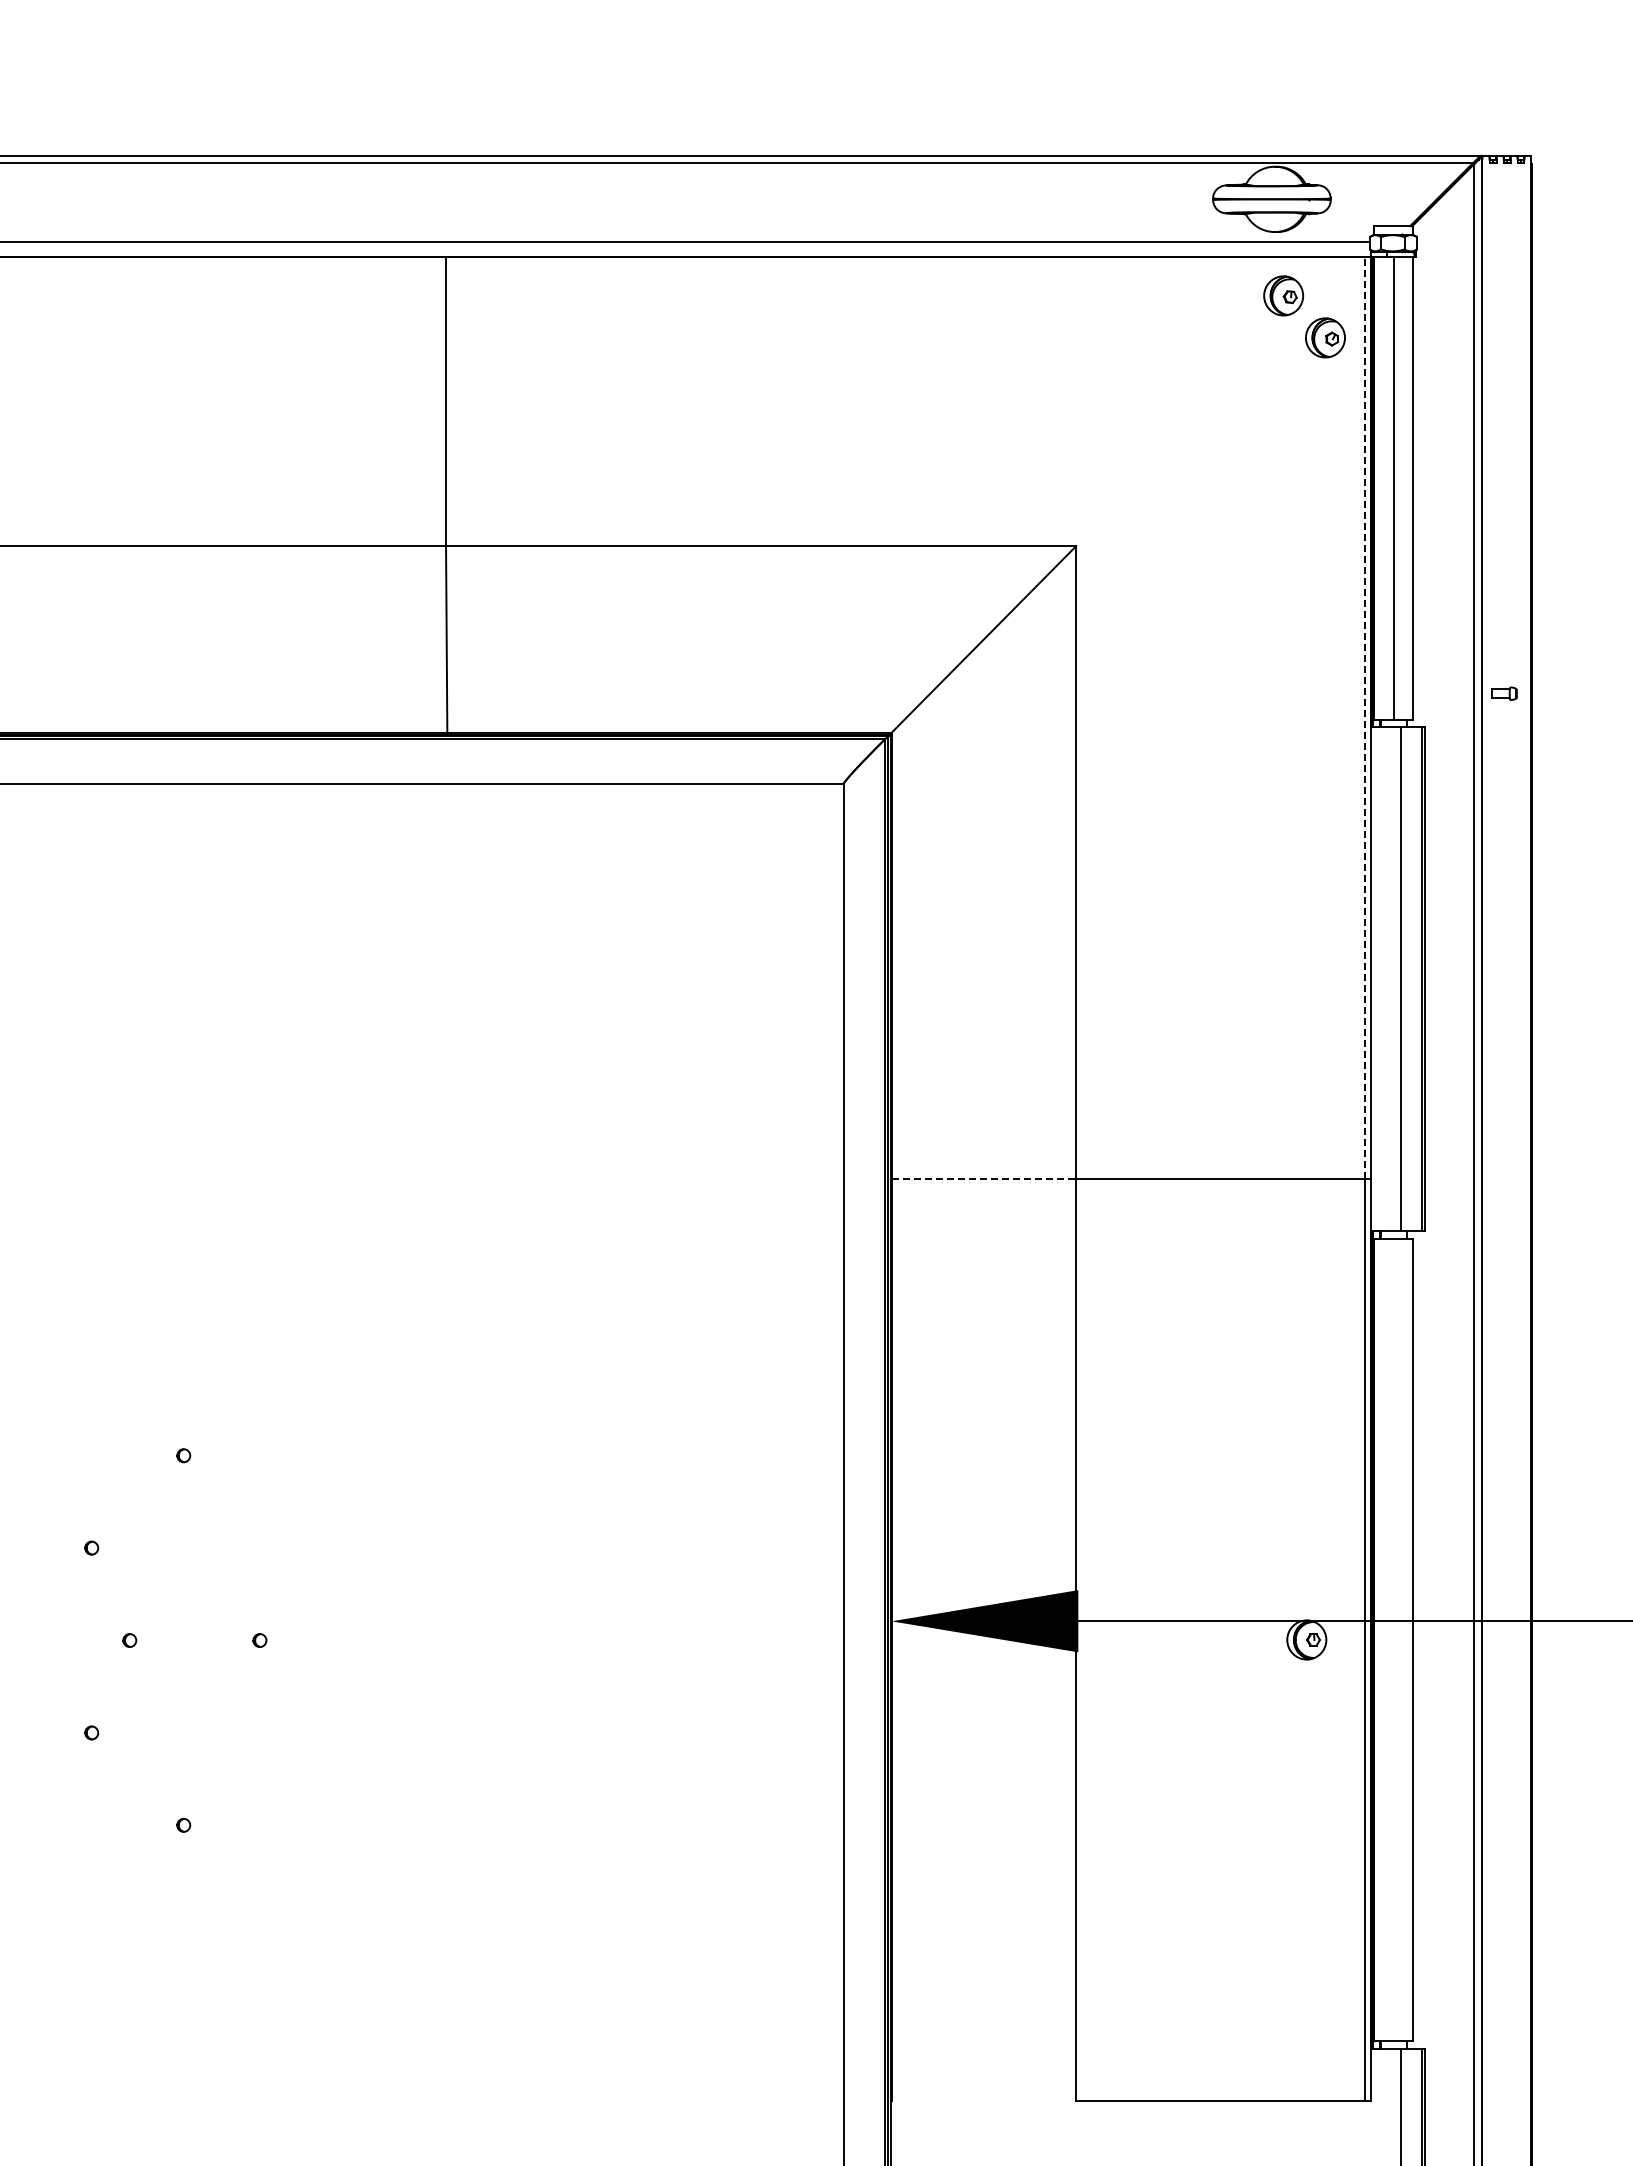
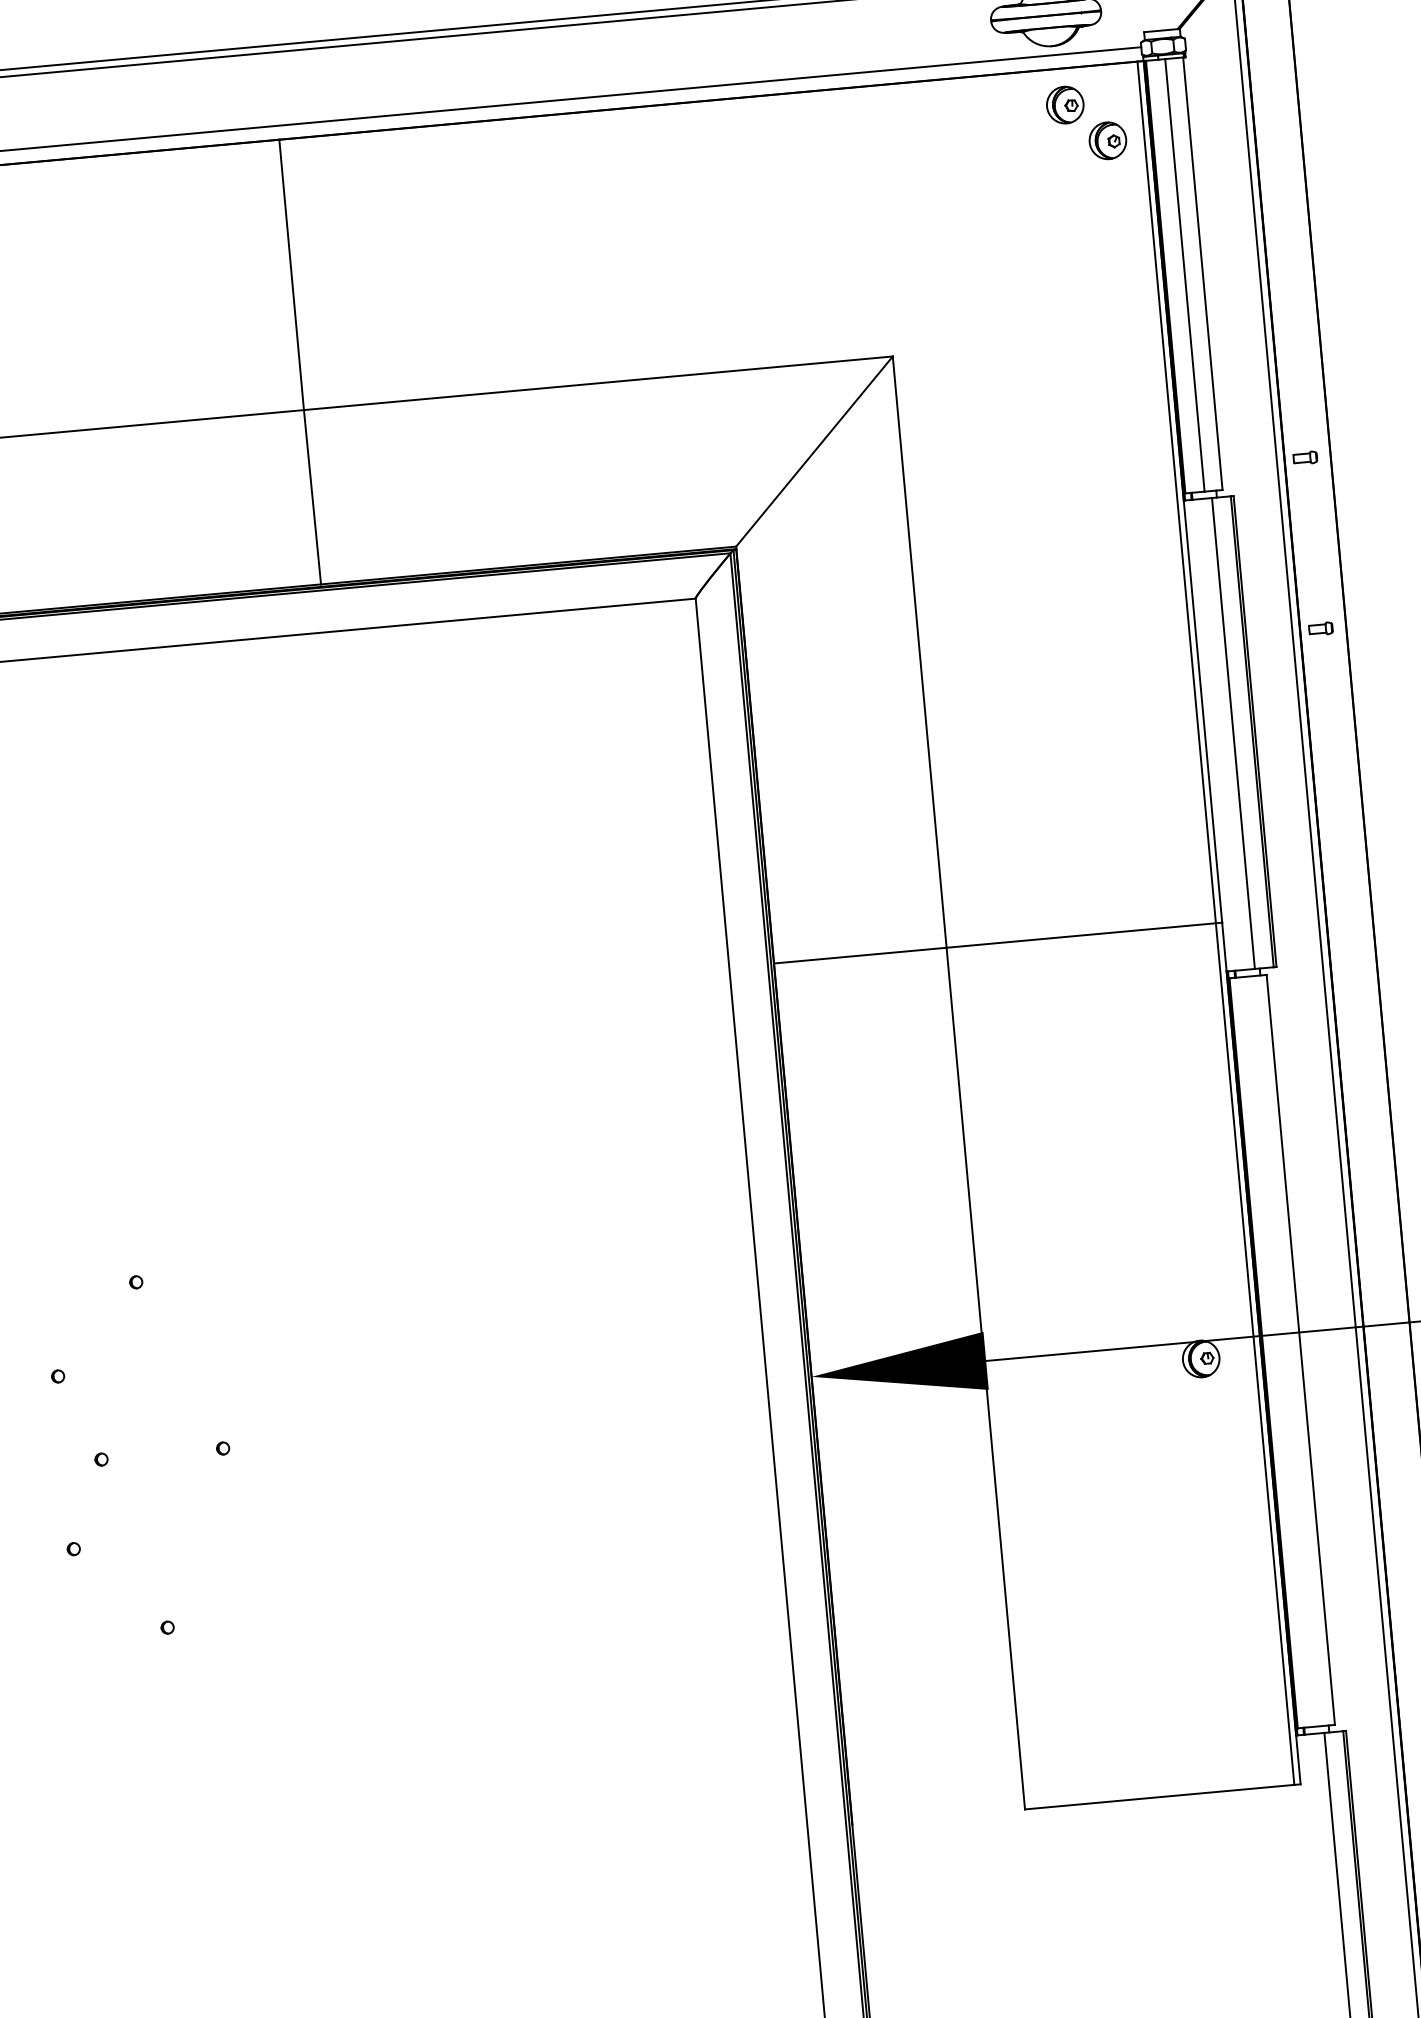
line: (1364, 717) -> (1176, 492), dashed -> solid
part: (1504, 876) -> (1321, 628), added
line: (984, 1178) -> (860, 955), dashed -> solid

